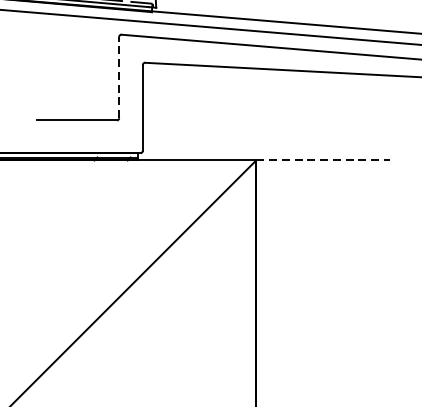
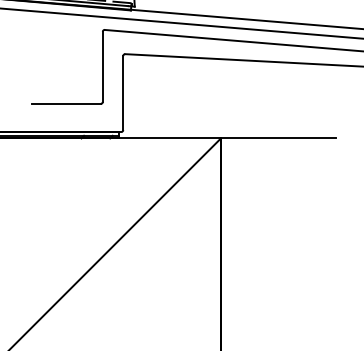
line: (118, 77) -> (102, 66), dashed -> solid
line: (324, 160) -> (279, 138), dashed -> solid

